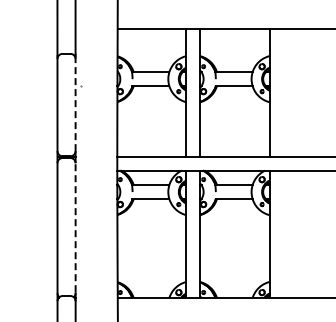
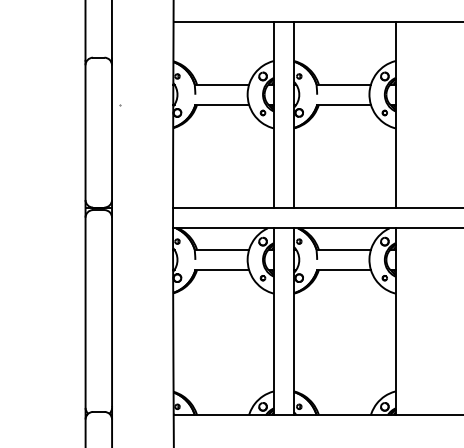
line: (75, 104) -> (111, 131), dashed -> solid
line: (75, 227) -> (111, 311), dashed -> solid

